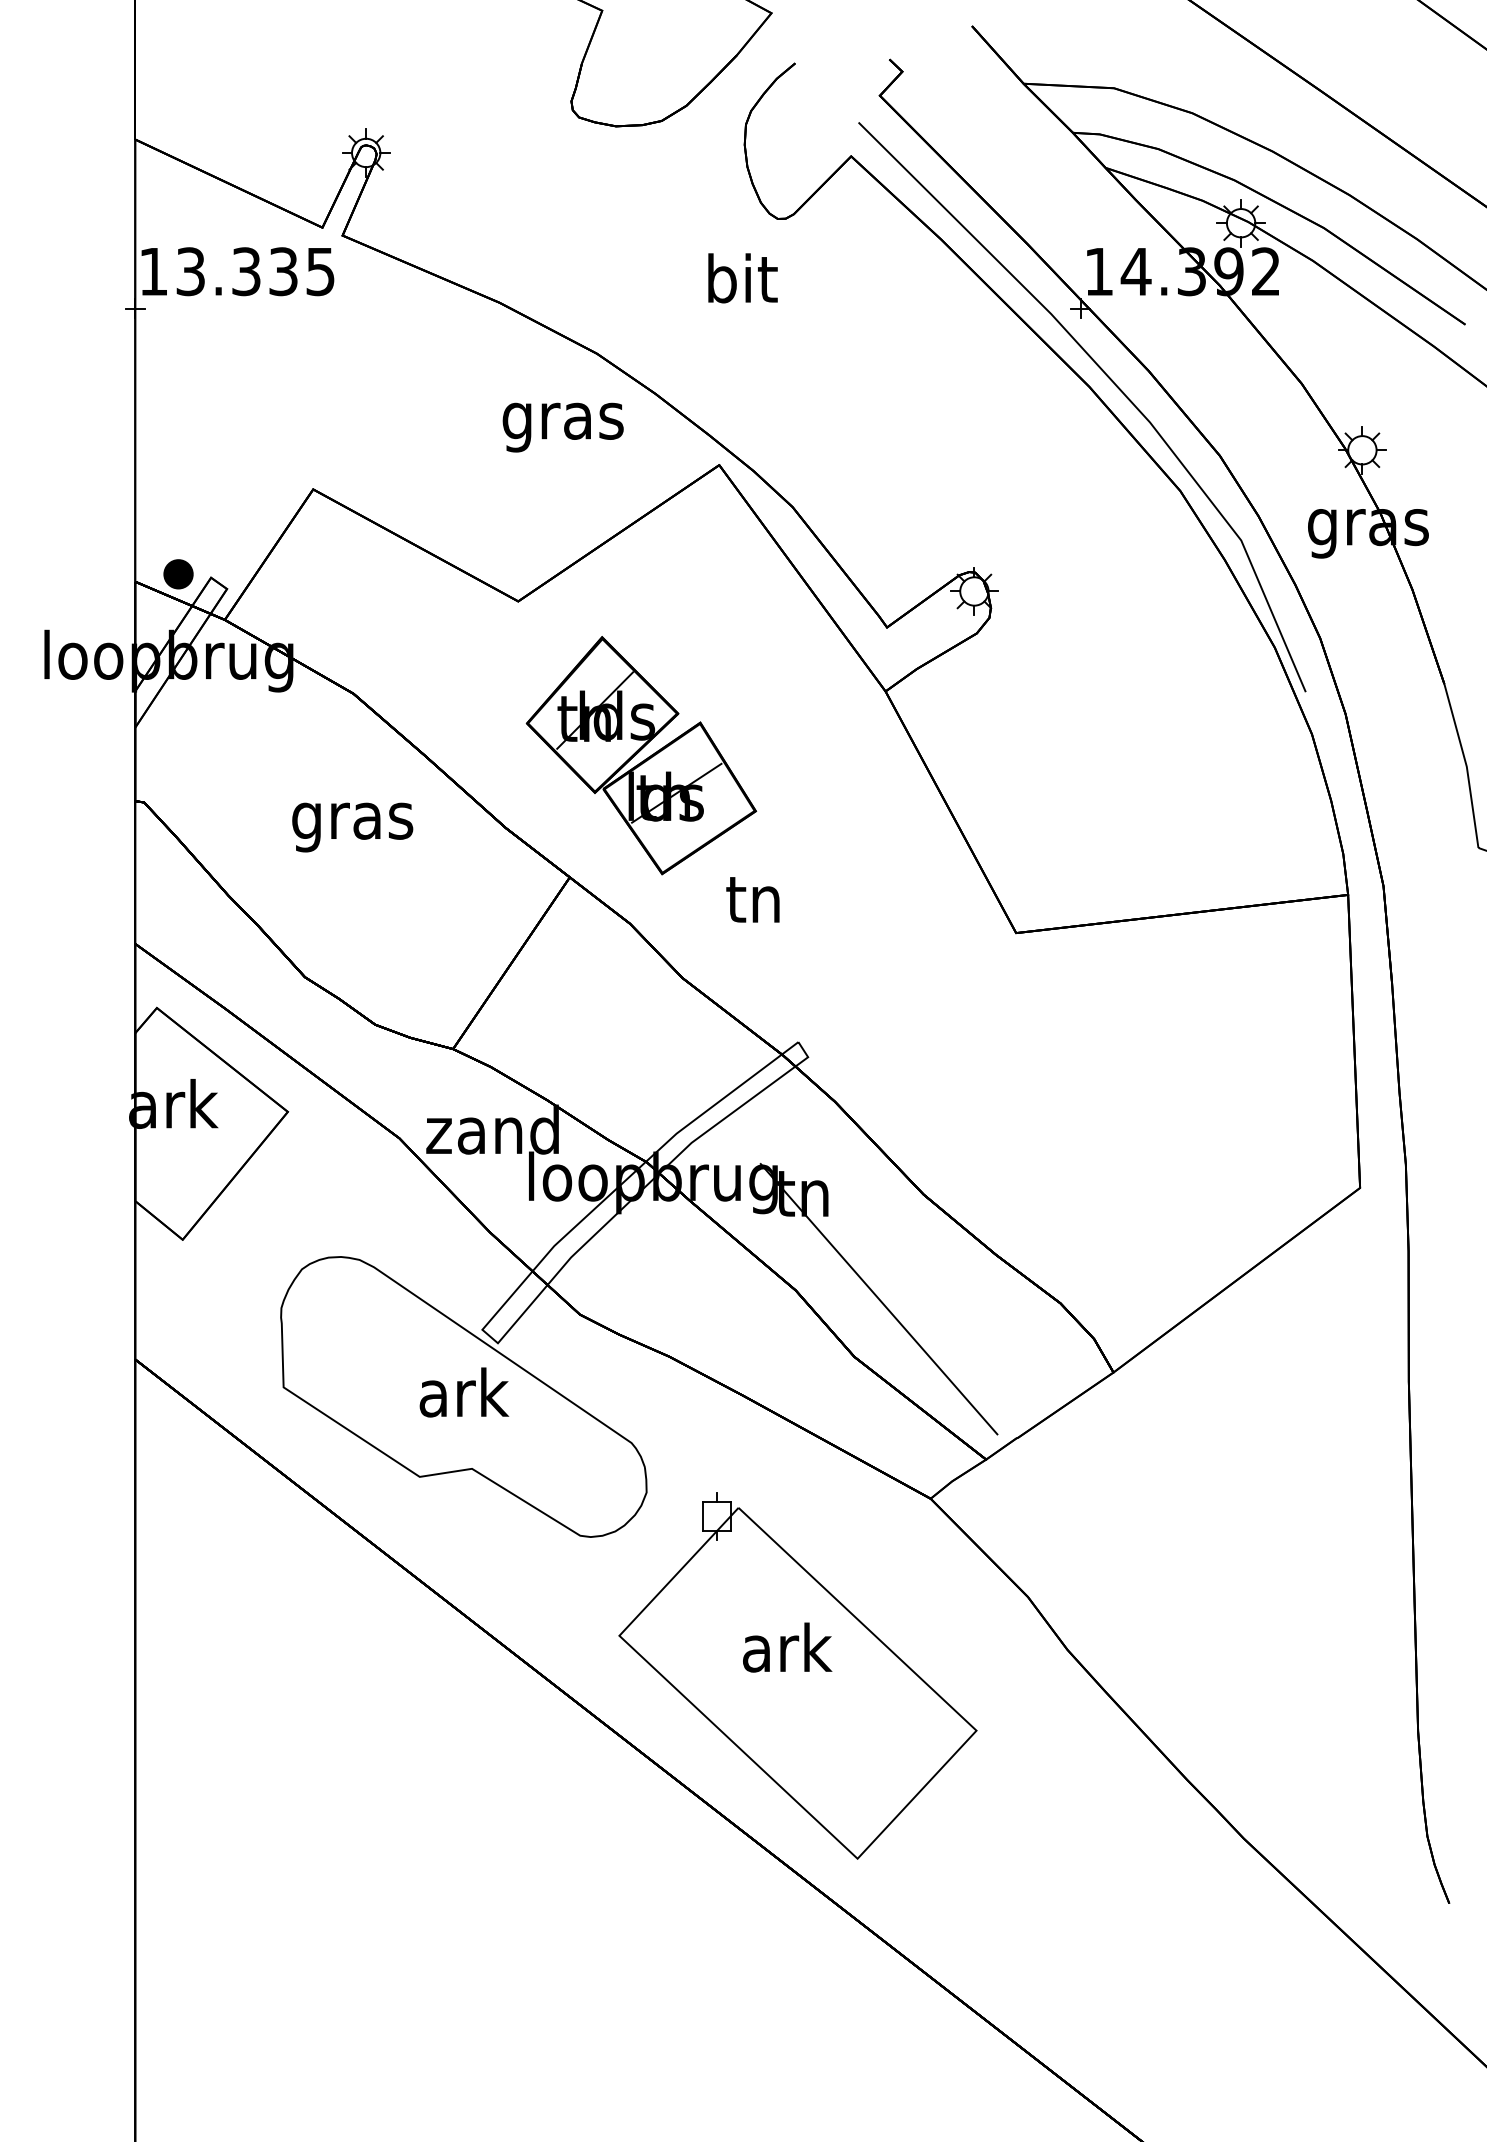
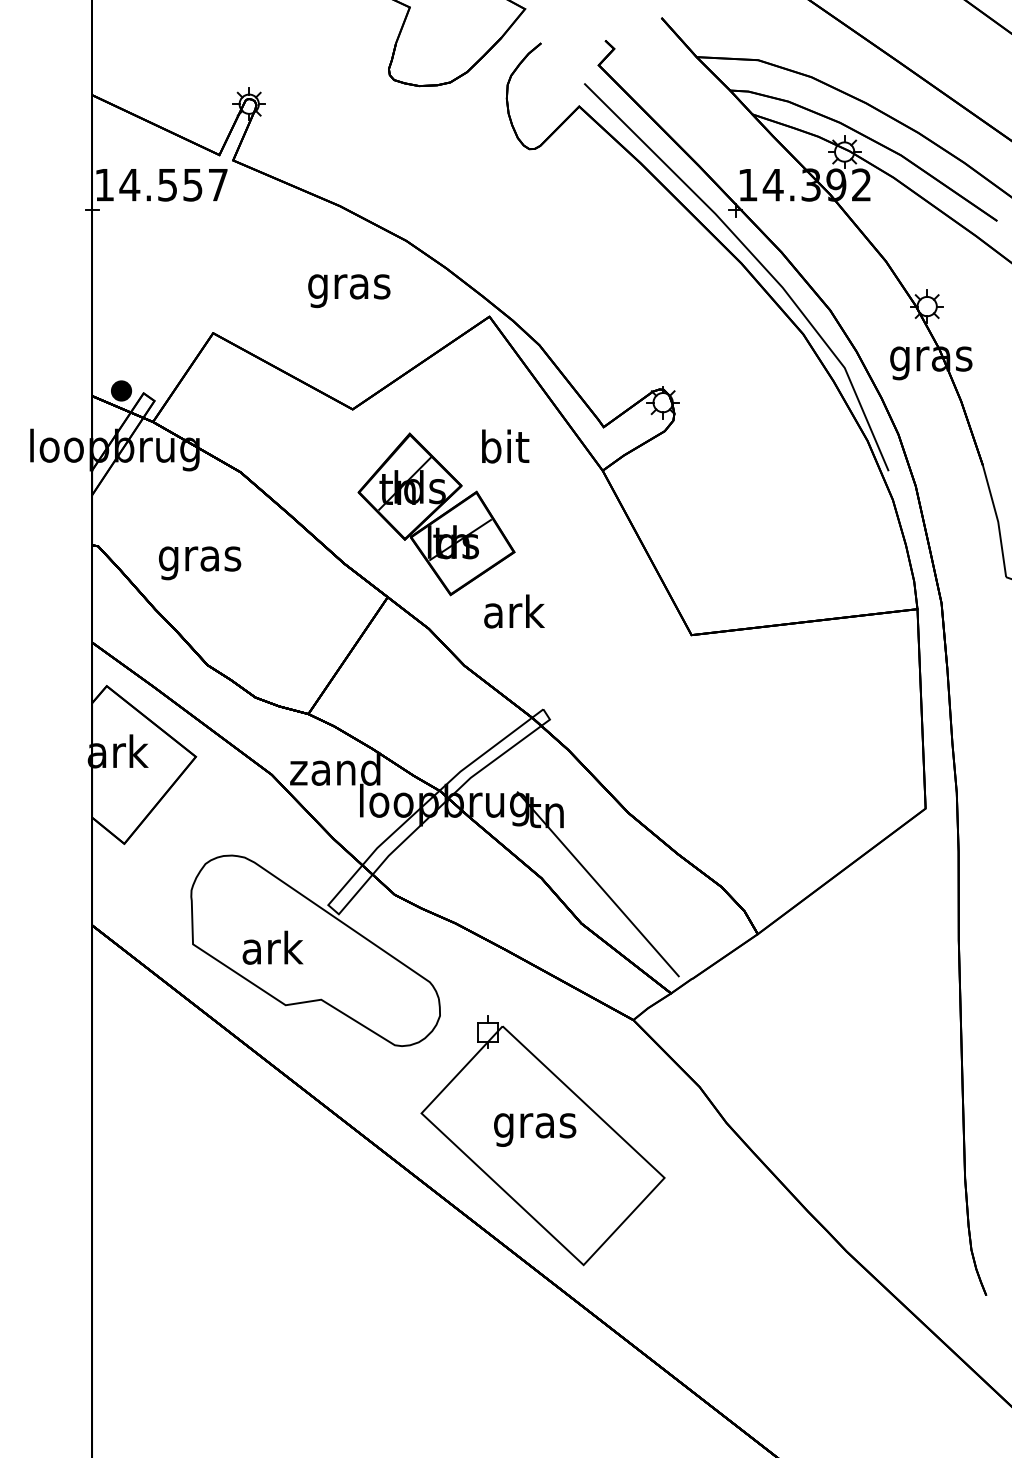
text: (254, 270) -> (173, 184), 13.335 -> 14.557
text: (742, 278) -> (505, 446), moved
text: (563, 428) -> (349, 291), moved
text: (353, 827) -> (200, 563), moved
text: (755, 898) -> (514, 611), tn -> ark
text: (463, 1392) -> (272, 947), moved
text: (786, 1653) -> (535, 1125), ark -> gras

